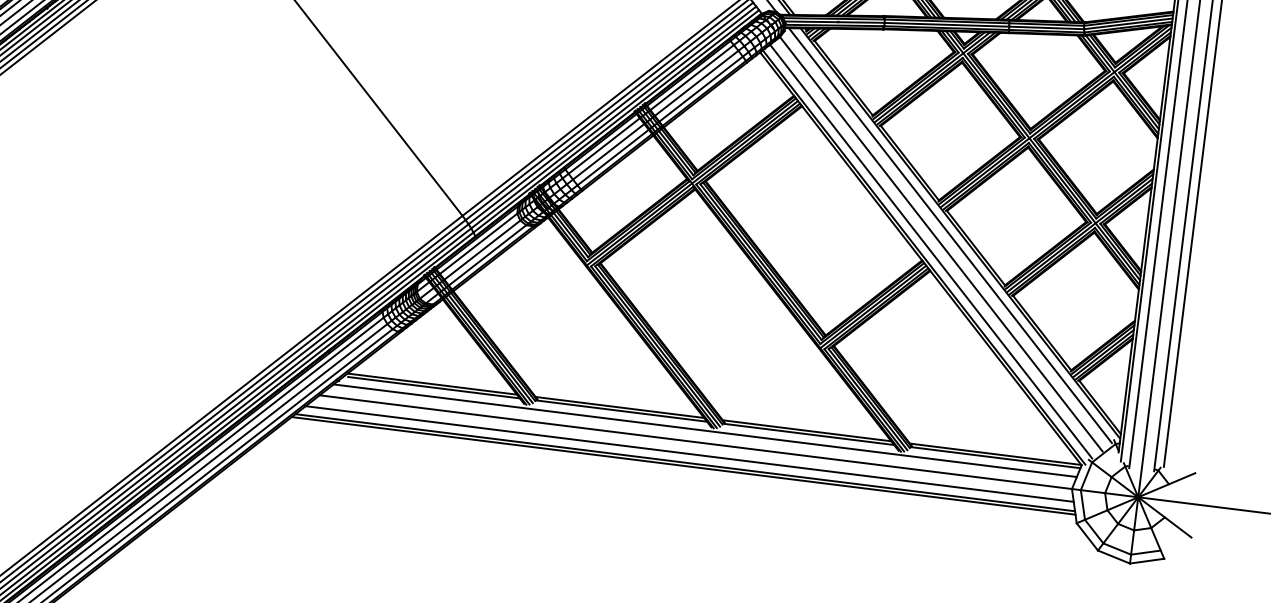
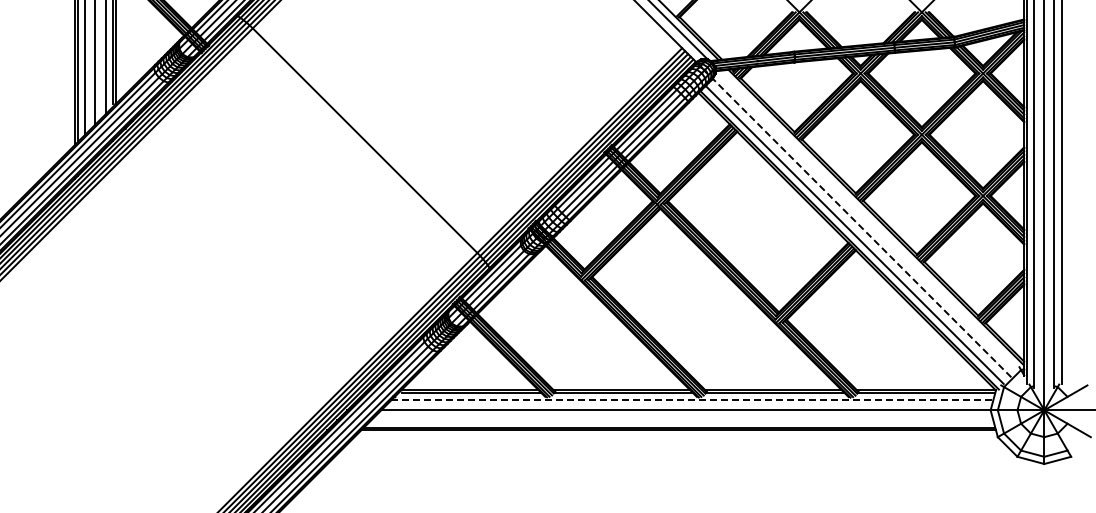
line: (950, 234) -> (868, 219), removed
line: (940, 243) -> (861, 227), solid -> dashed
line: (705, 431) -> (692, 400), solid -> dashed
line: (689, 454) -> (682, 420), removed

